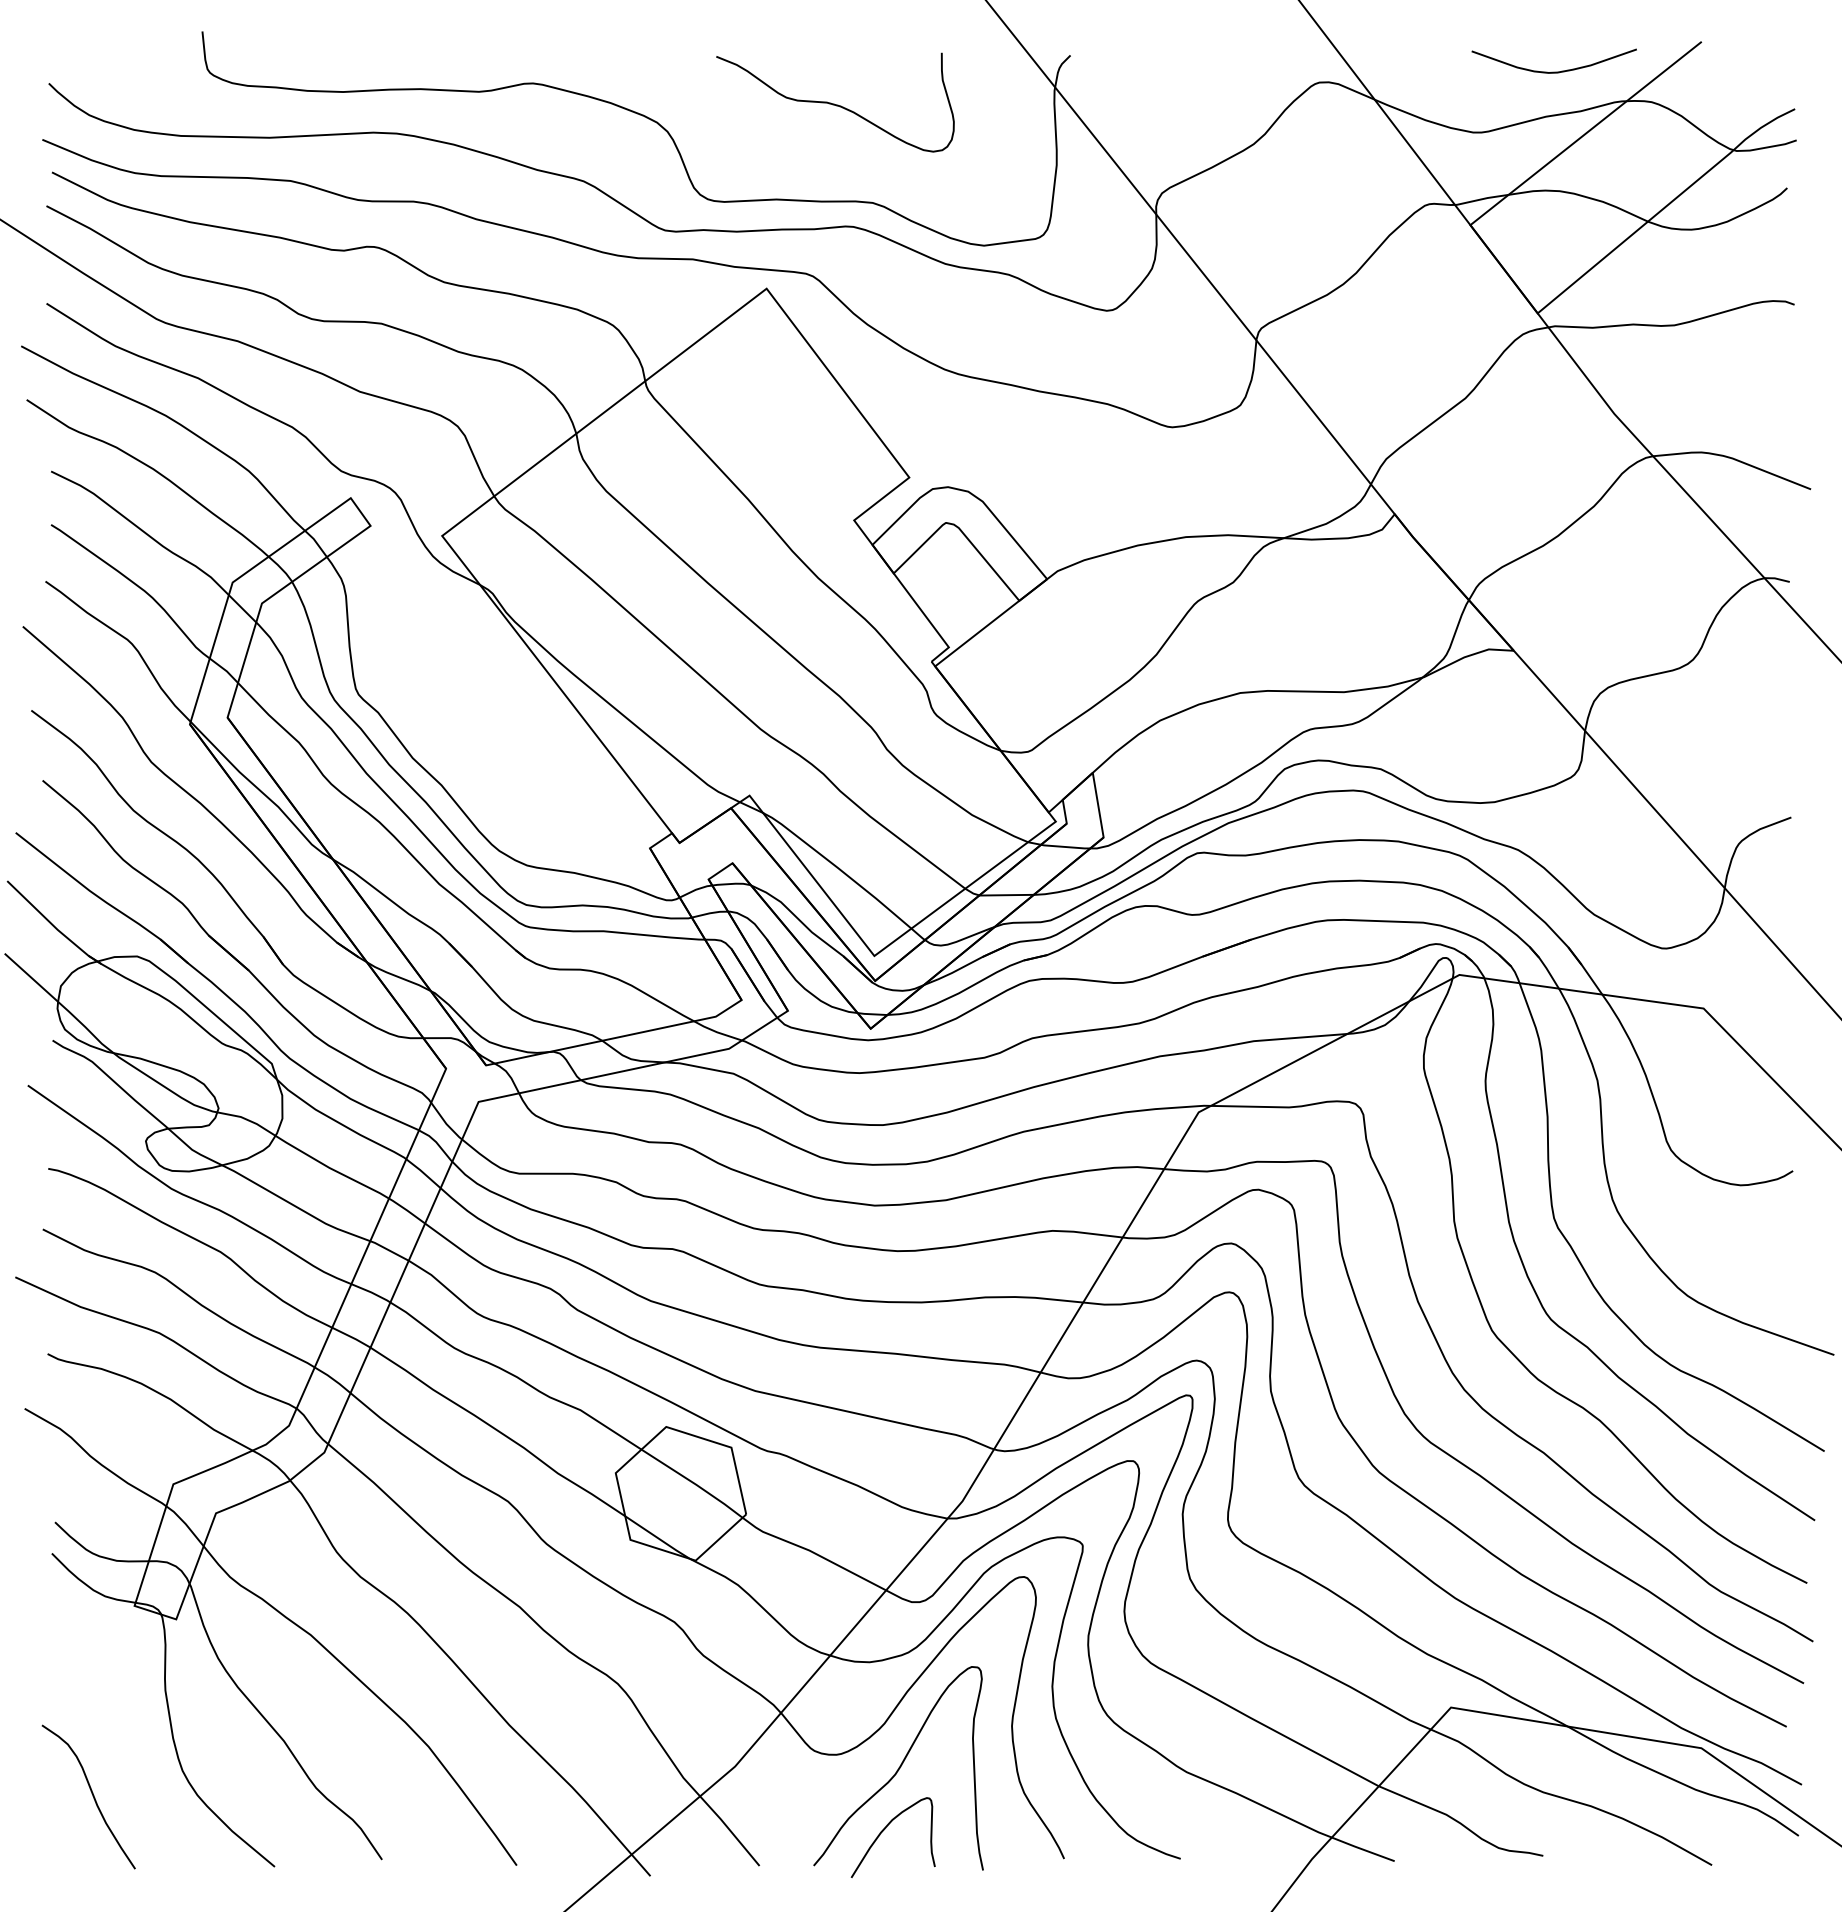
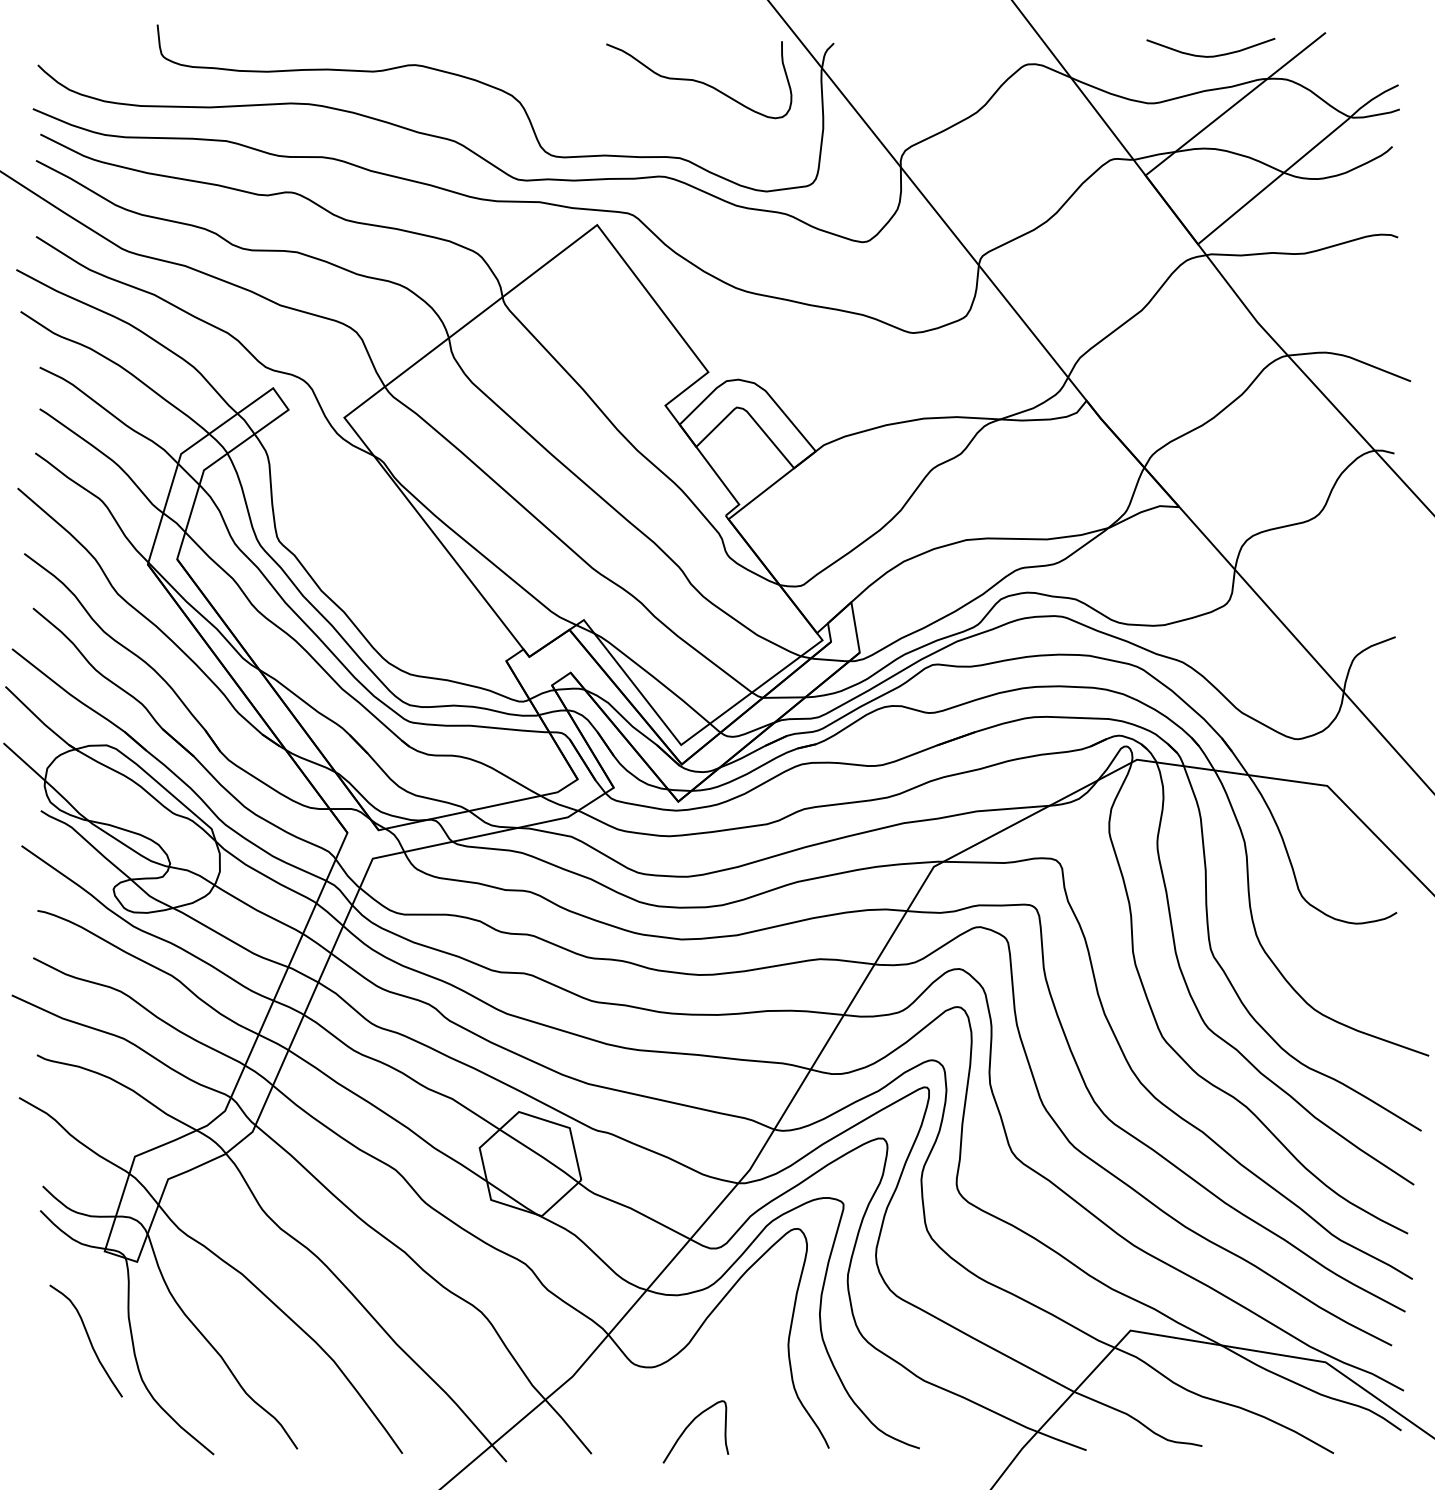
curve: (834, 103) -> (698, 80), moved
curve: (898, 1768) -> (699, 1378), removed
curve: (92, 1796) -> (89, 1340), moved

